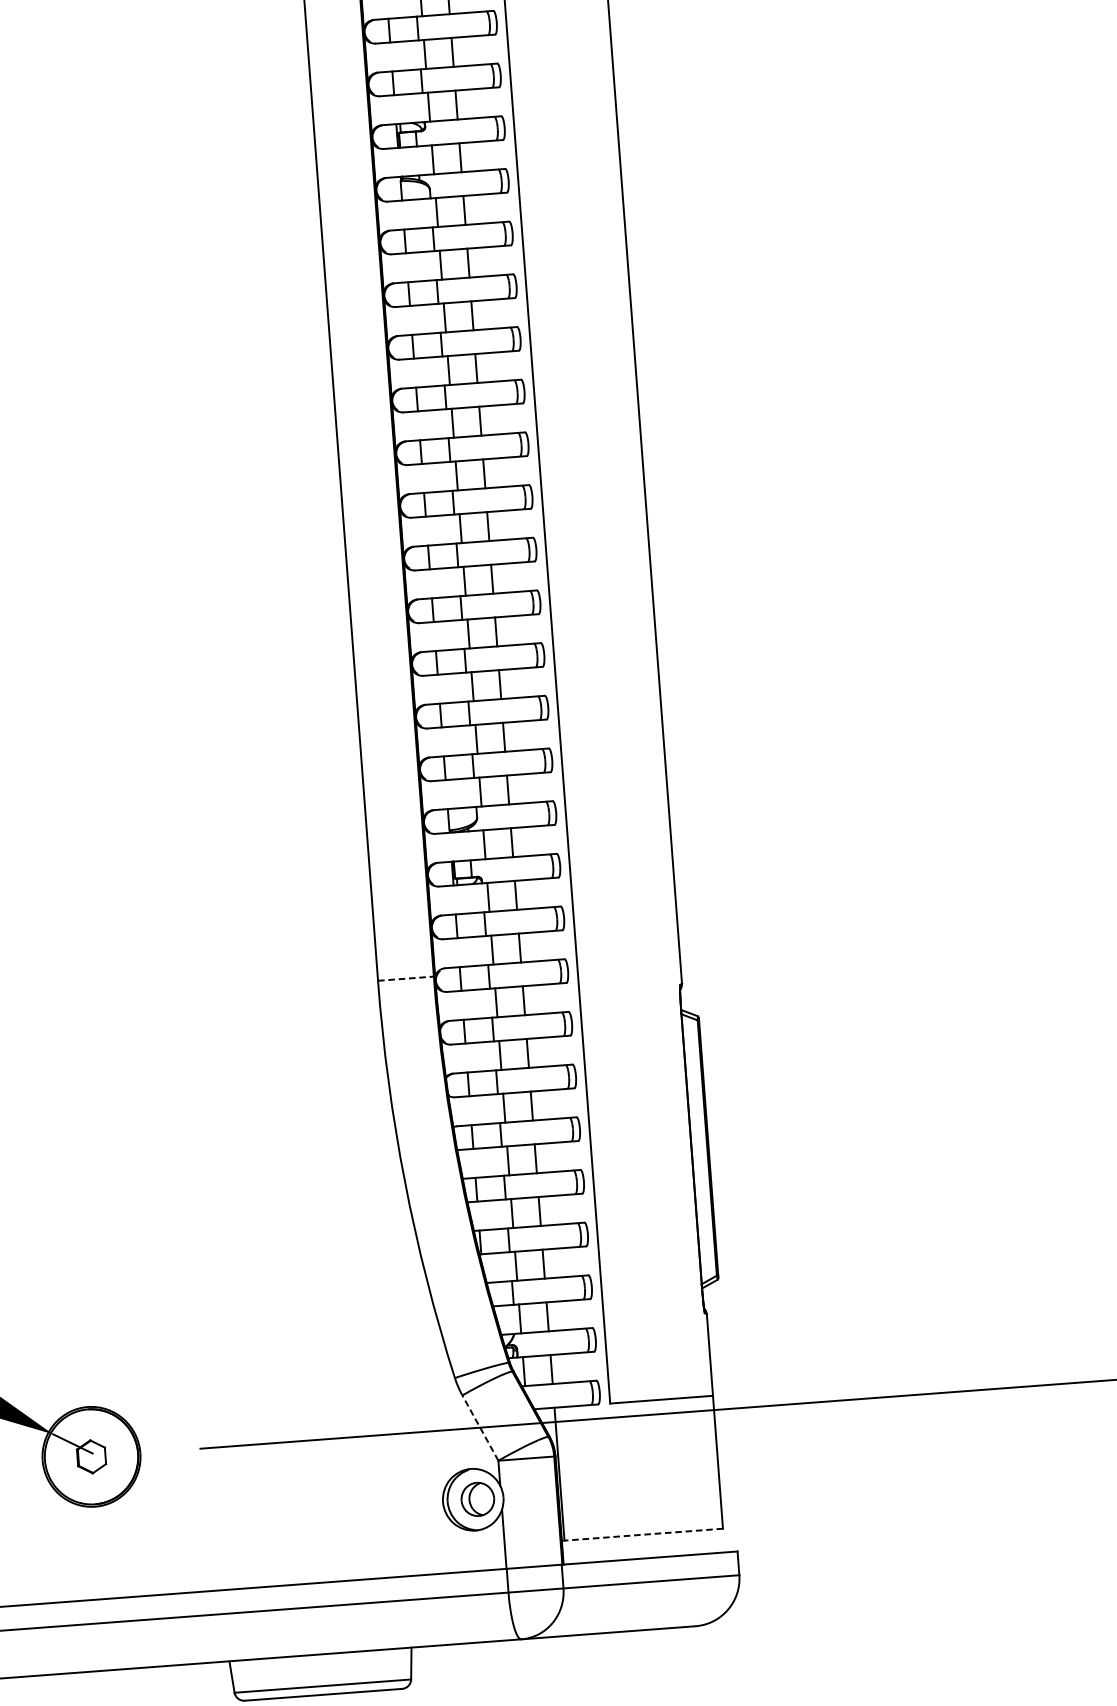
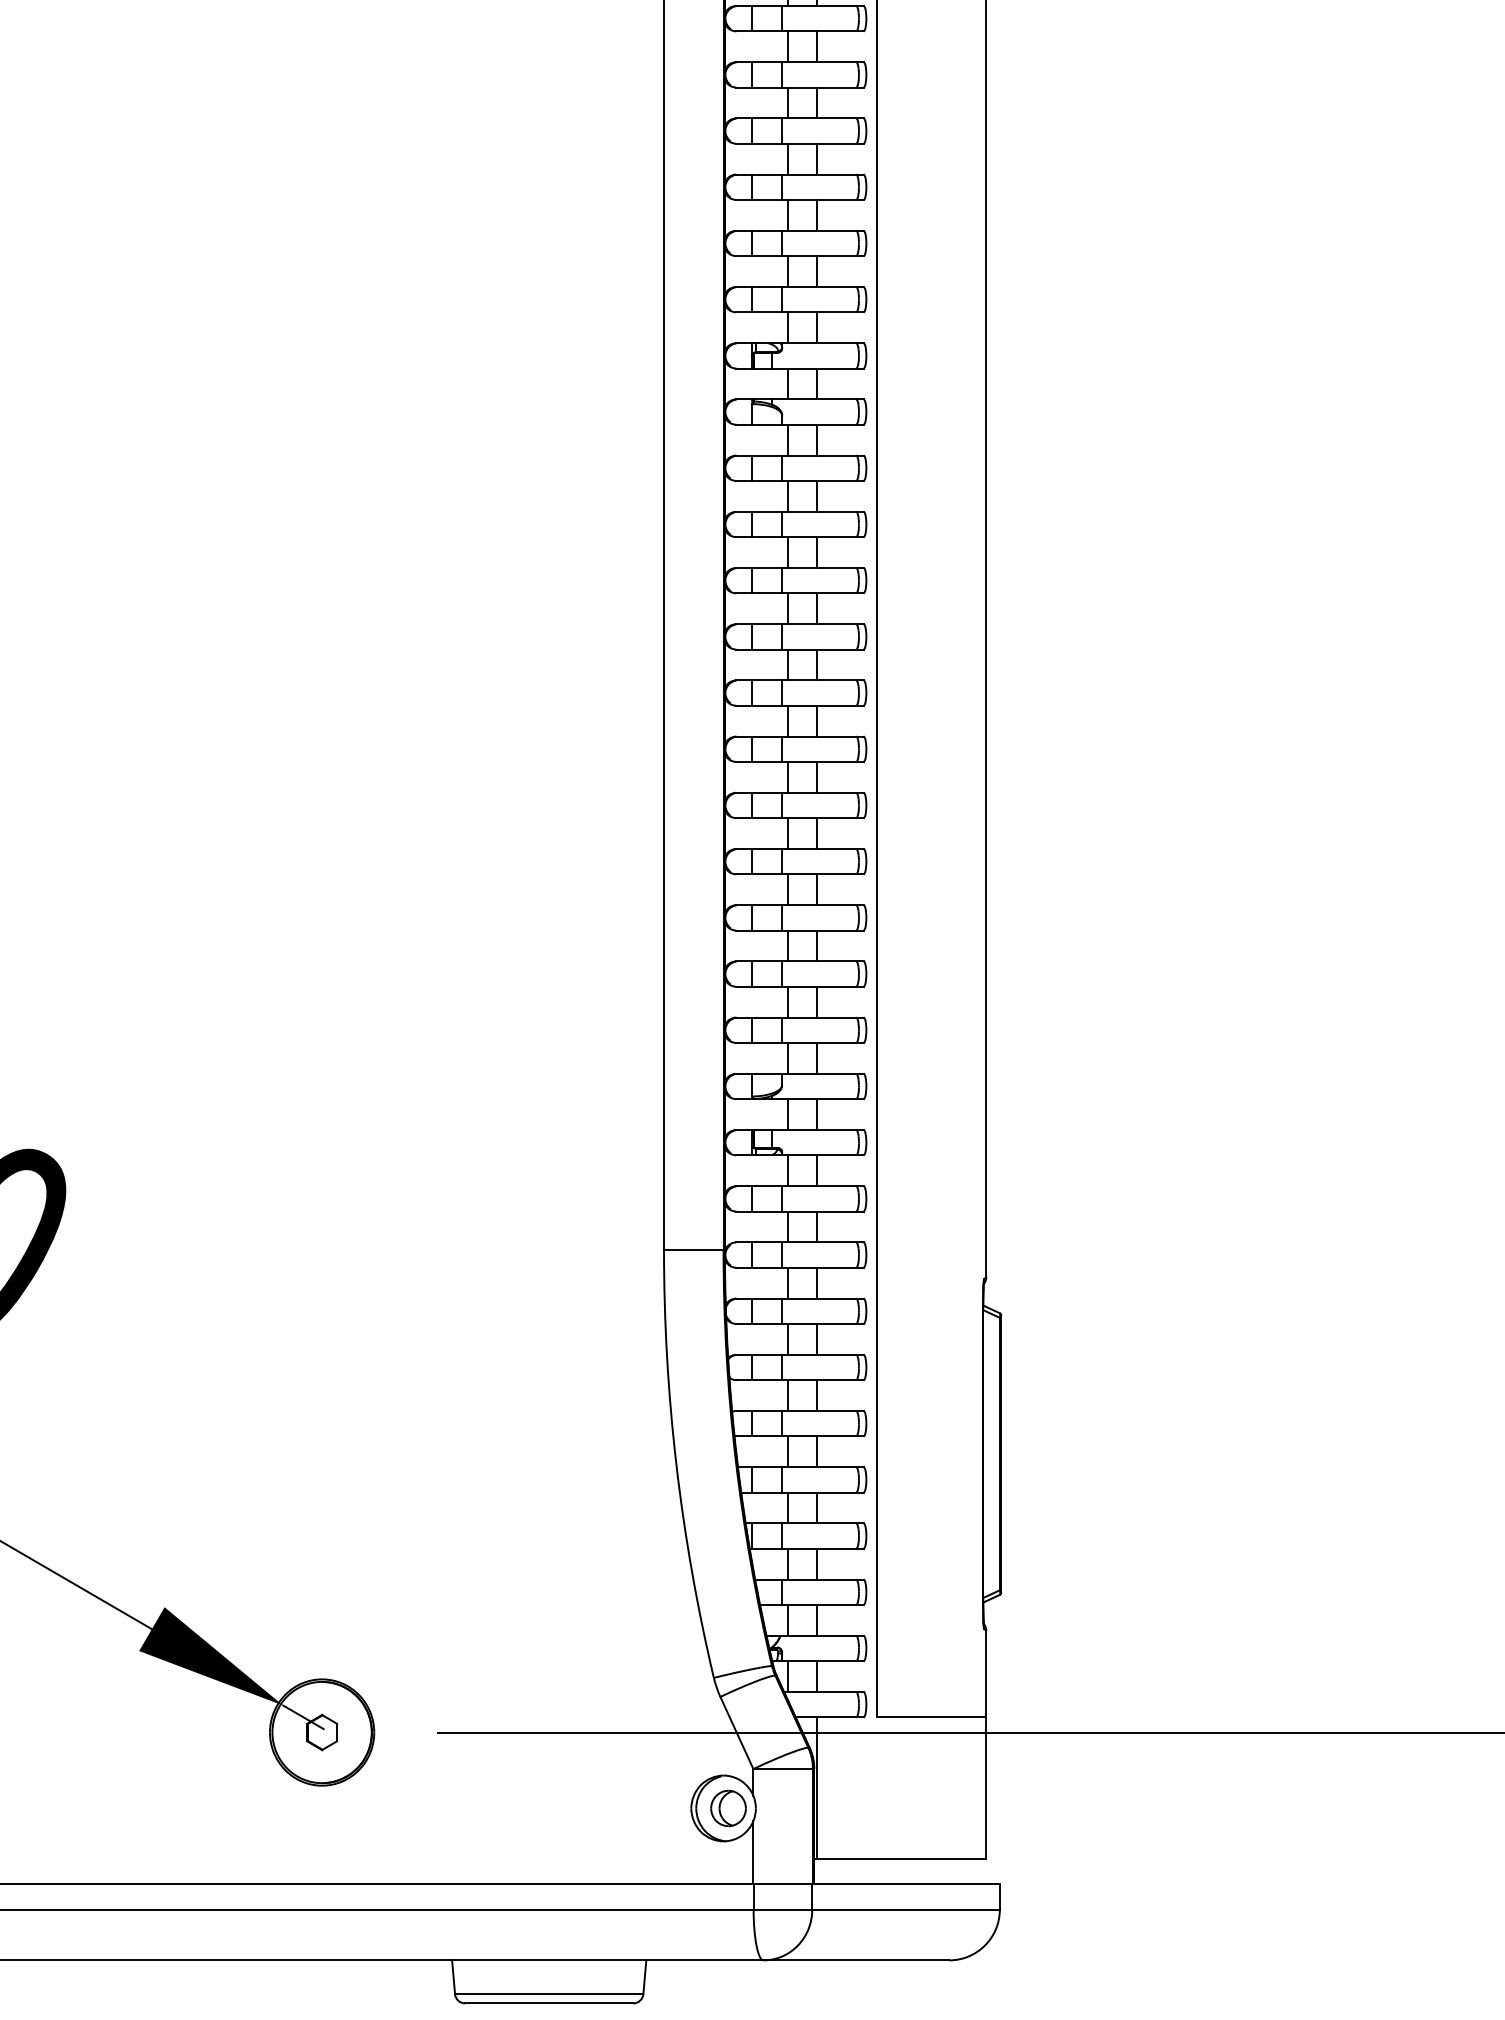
line: (406, 978) -> (694, 1250), dashed -> solid
line: (480, 1428) -> (736, 1733), dashed -> solid
line: (642, 1535) -> (900, 1859), dashed -> solid

